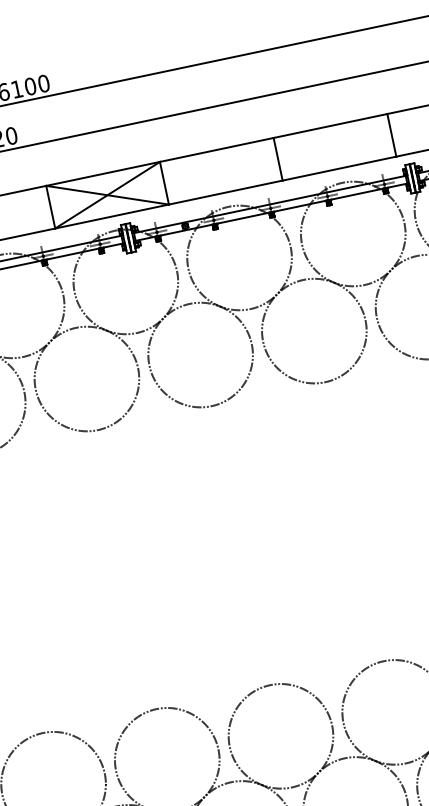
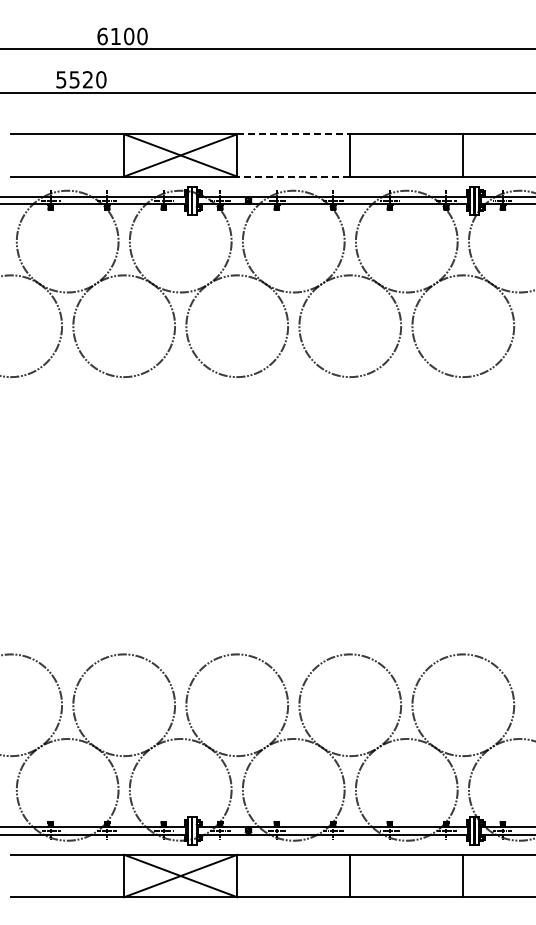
line: (216, 150) -> (293, 134), solid -> dashed
line: (225, 192) -> (293, 176), solid -> dashed

